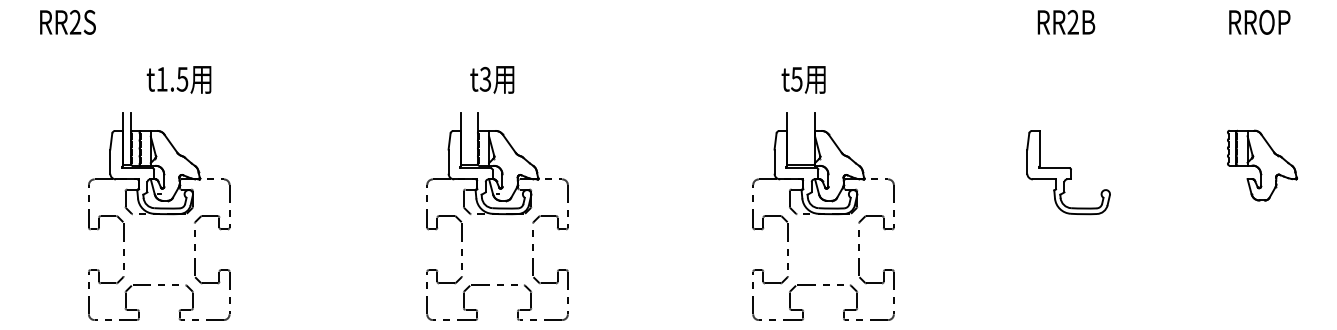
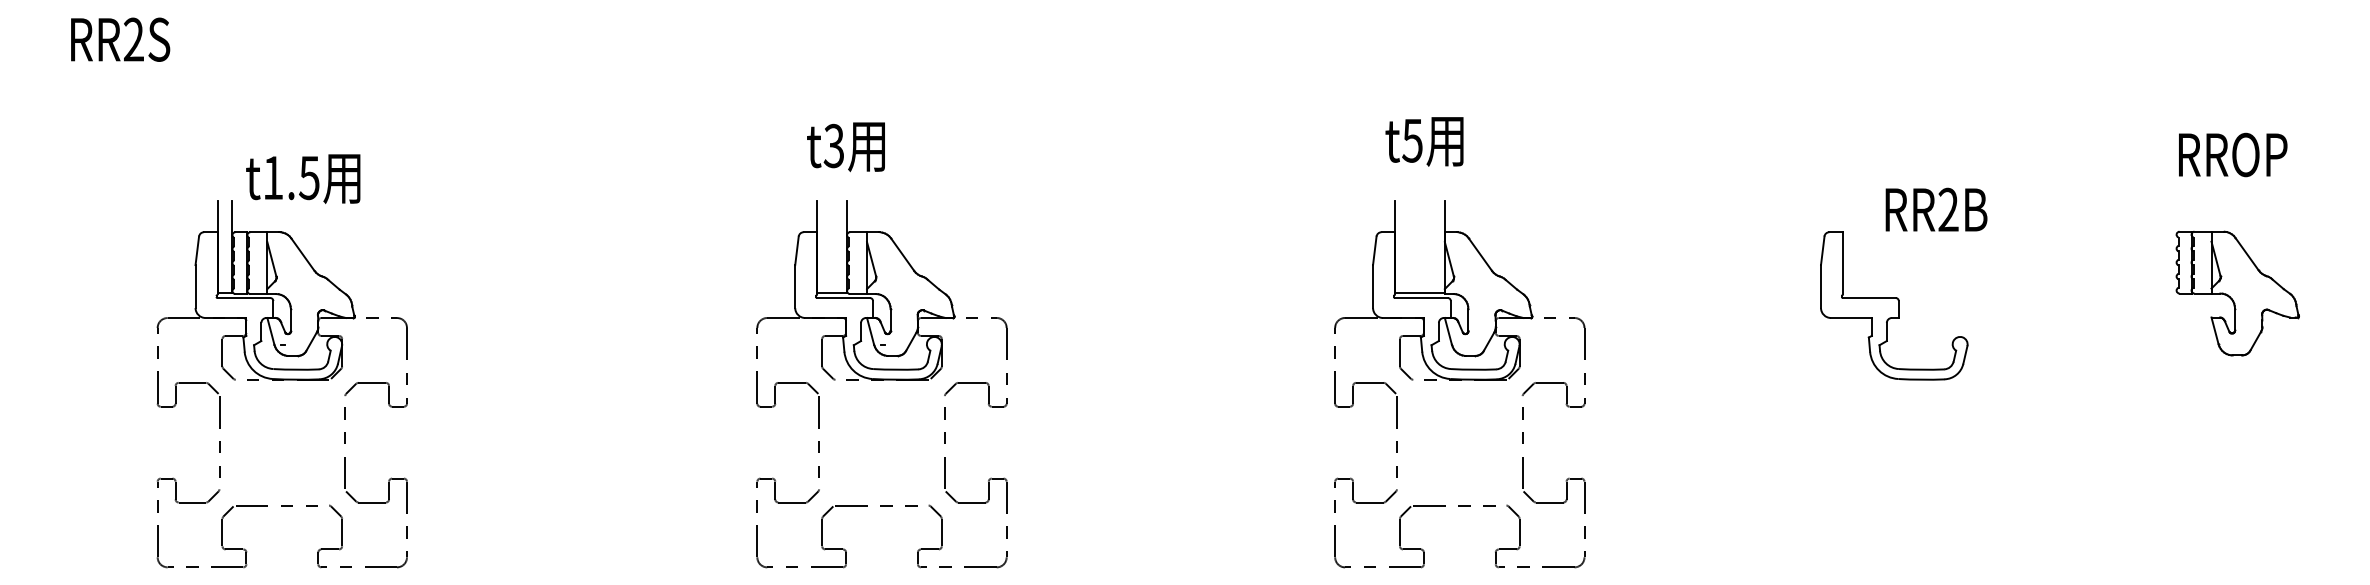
text: (1066, 22) -> (1936, 210), moved
text: (1259, 22) -> (2232, 155), moved
text: (178, 79) -> (302, 178), moved
text: (492, 79) -> (846, 146), moved

